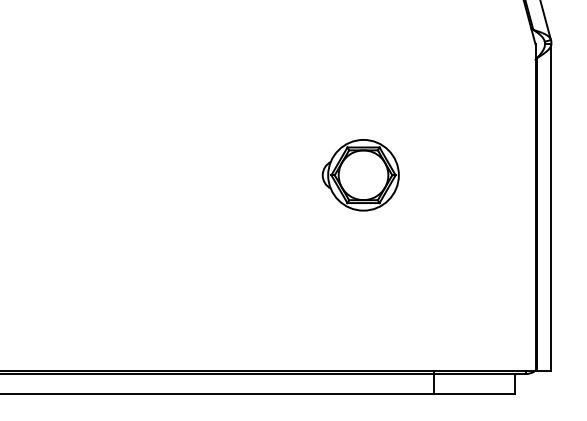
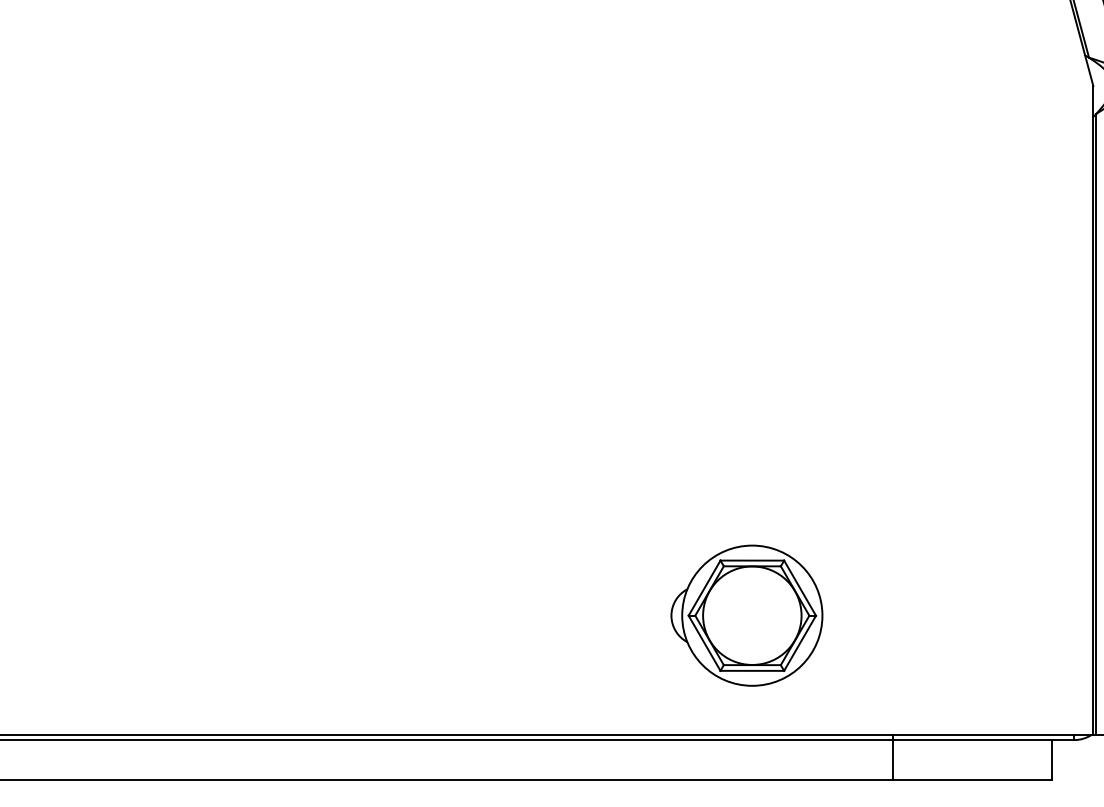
part: (360, 175) -> (746, 616), moved

